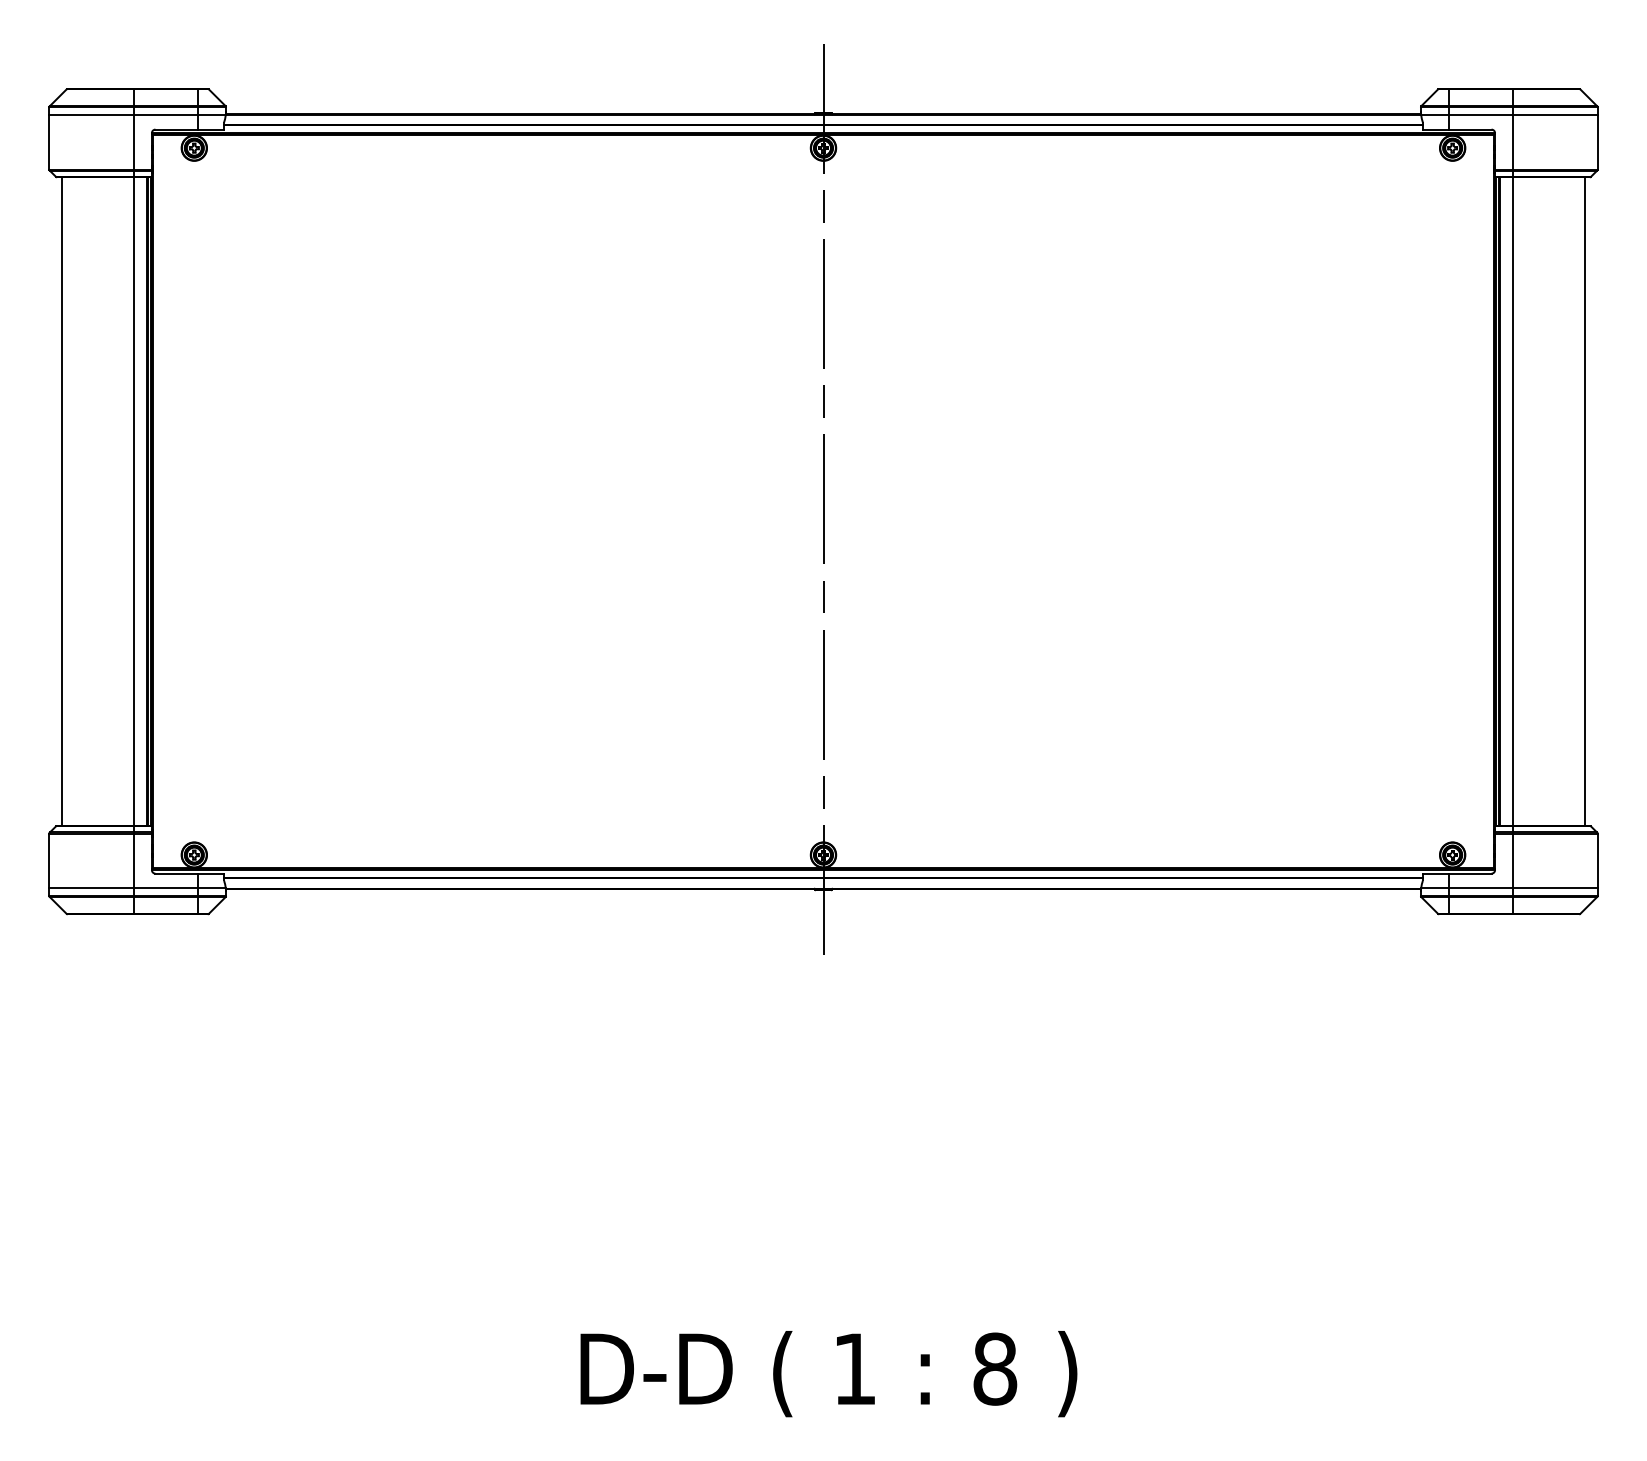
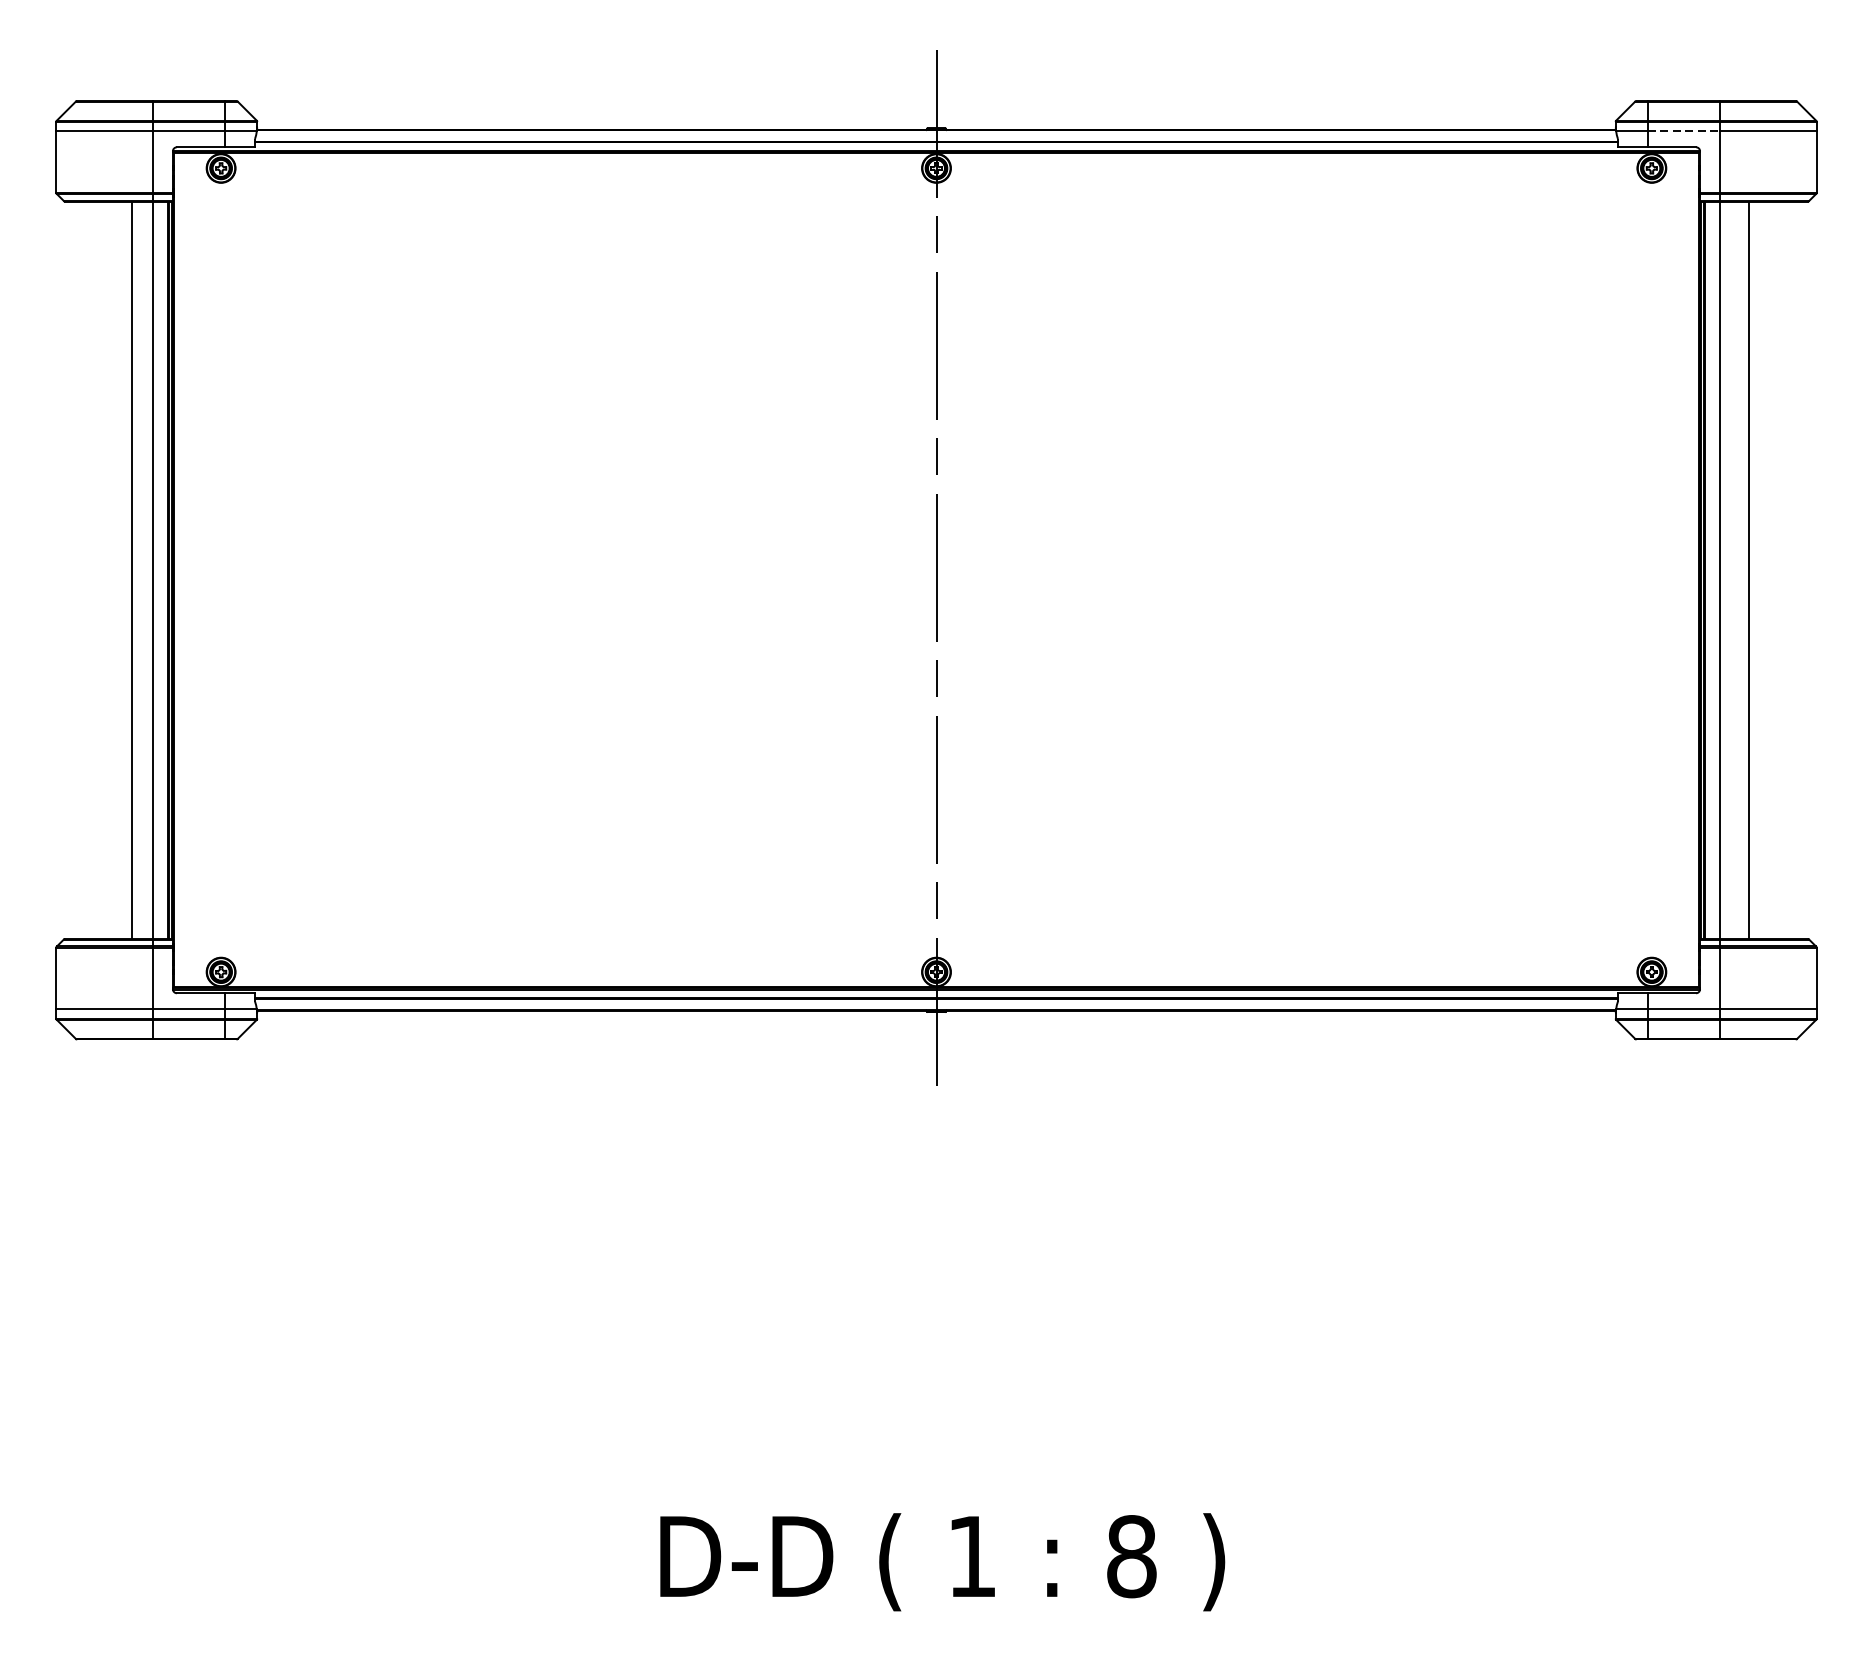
line: (1480, 115) -> (1683, 131), solid -> dashed
line: (61, 501) -> (131, 570), moved
line: (1585, 501) -> (1749, 570), moved

